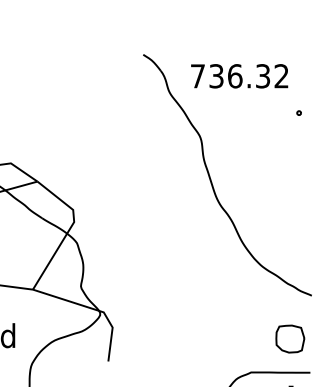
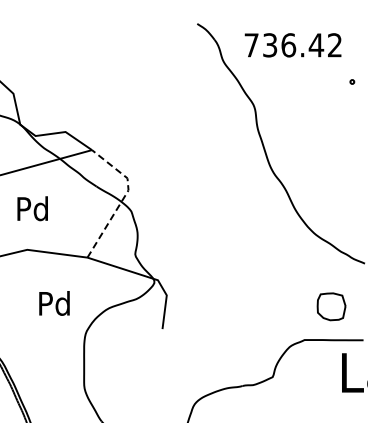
text: (263, 76) -> (316, 45), 736.32 -> 736.42
line: (69, 230) -> (123, 198), solid -> dashed
part: (290, 338) -> (331, 306), moved

